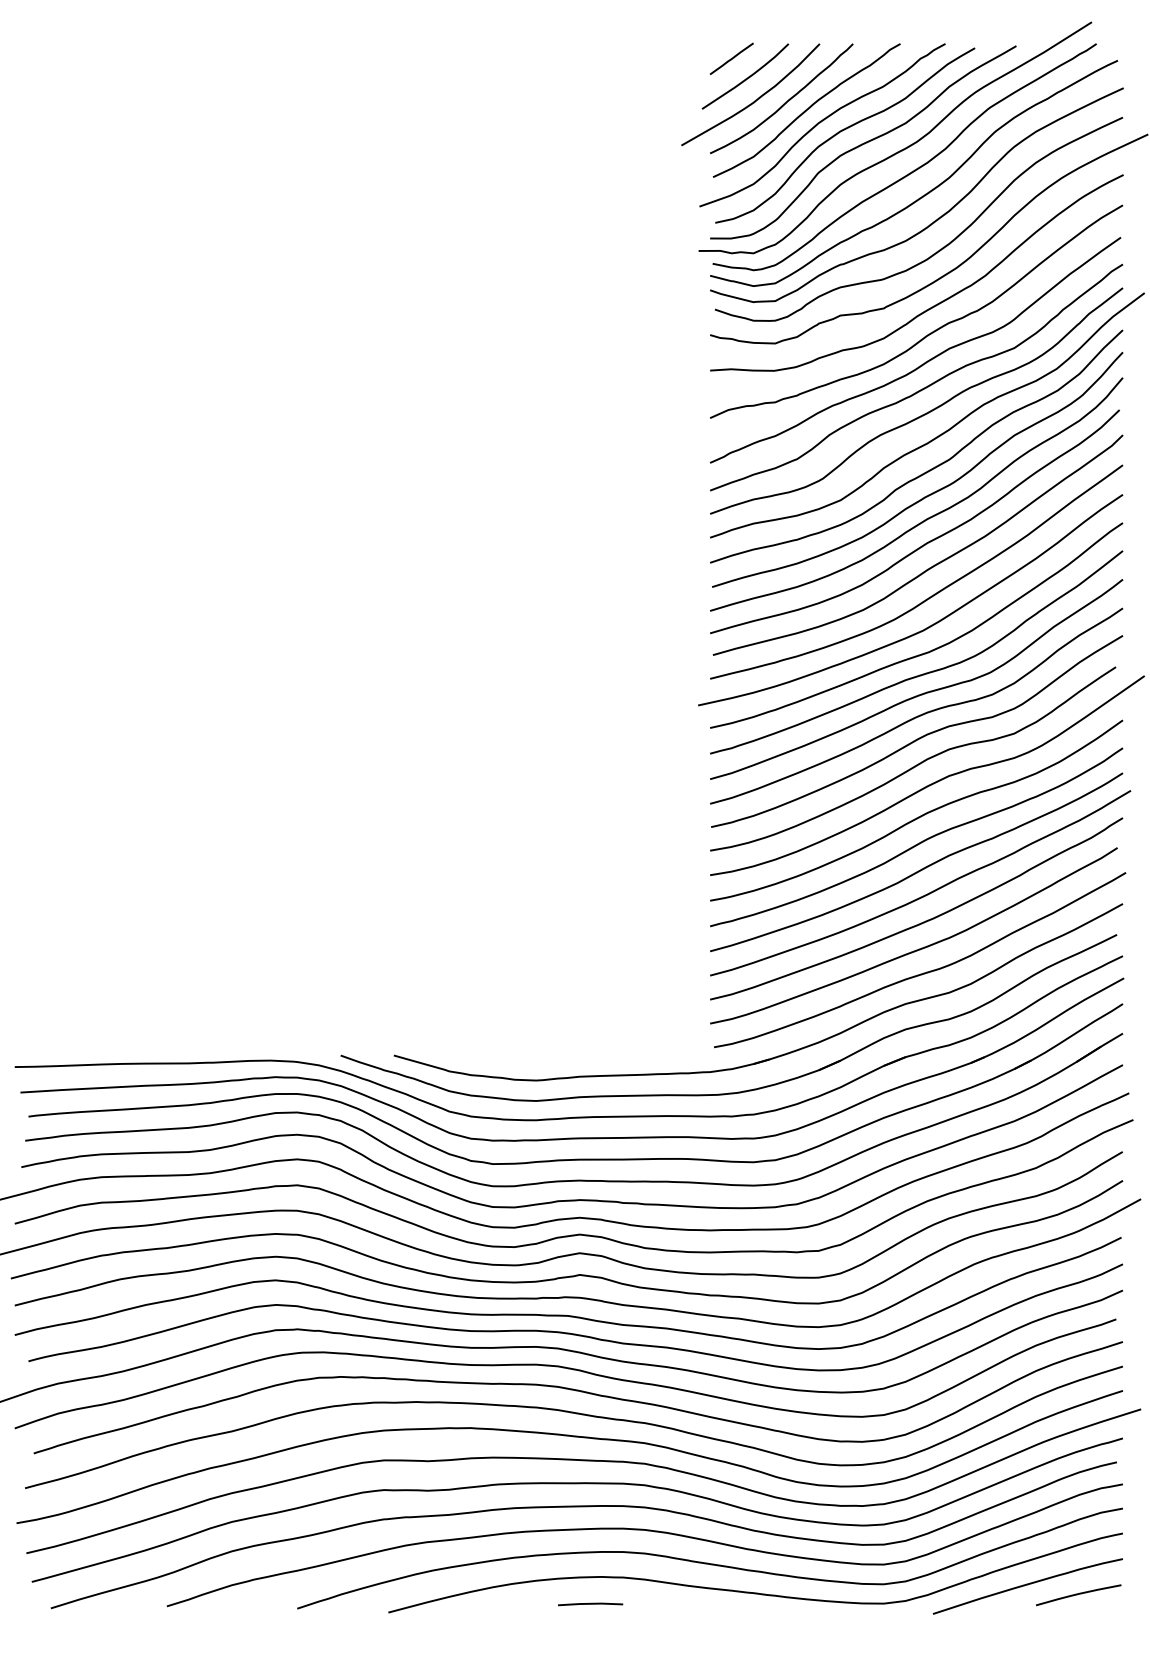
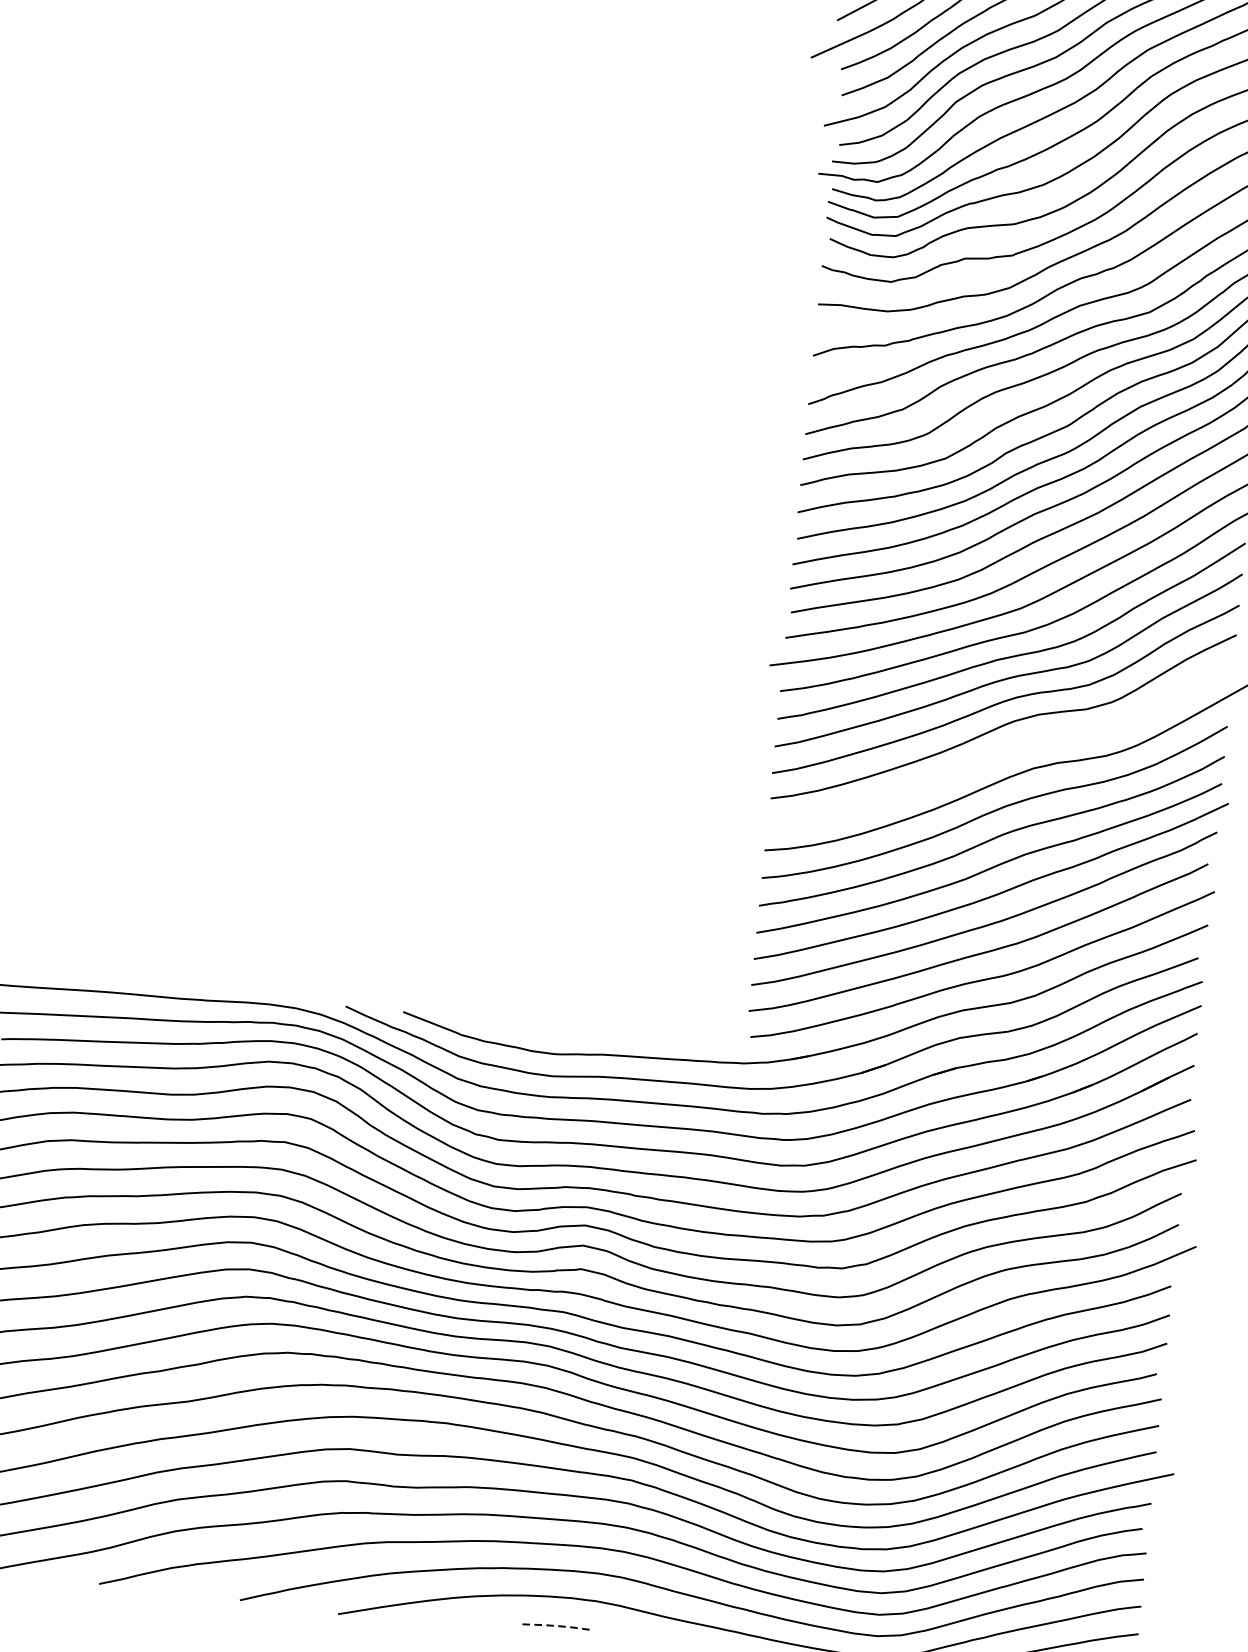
curve: (916, 764) -> (999, 752), removed
line: (590, 1603) -> (557, 1625), solid -> dashed

